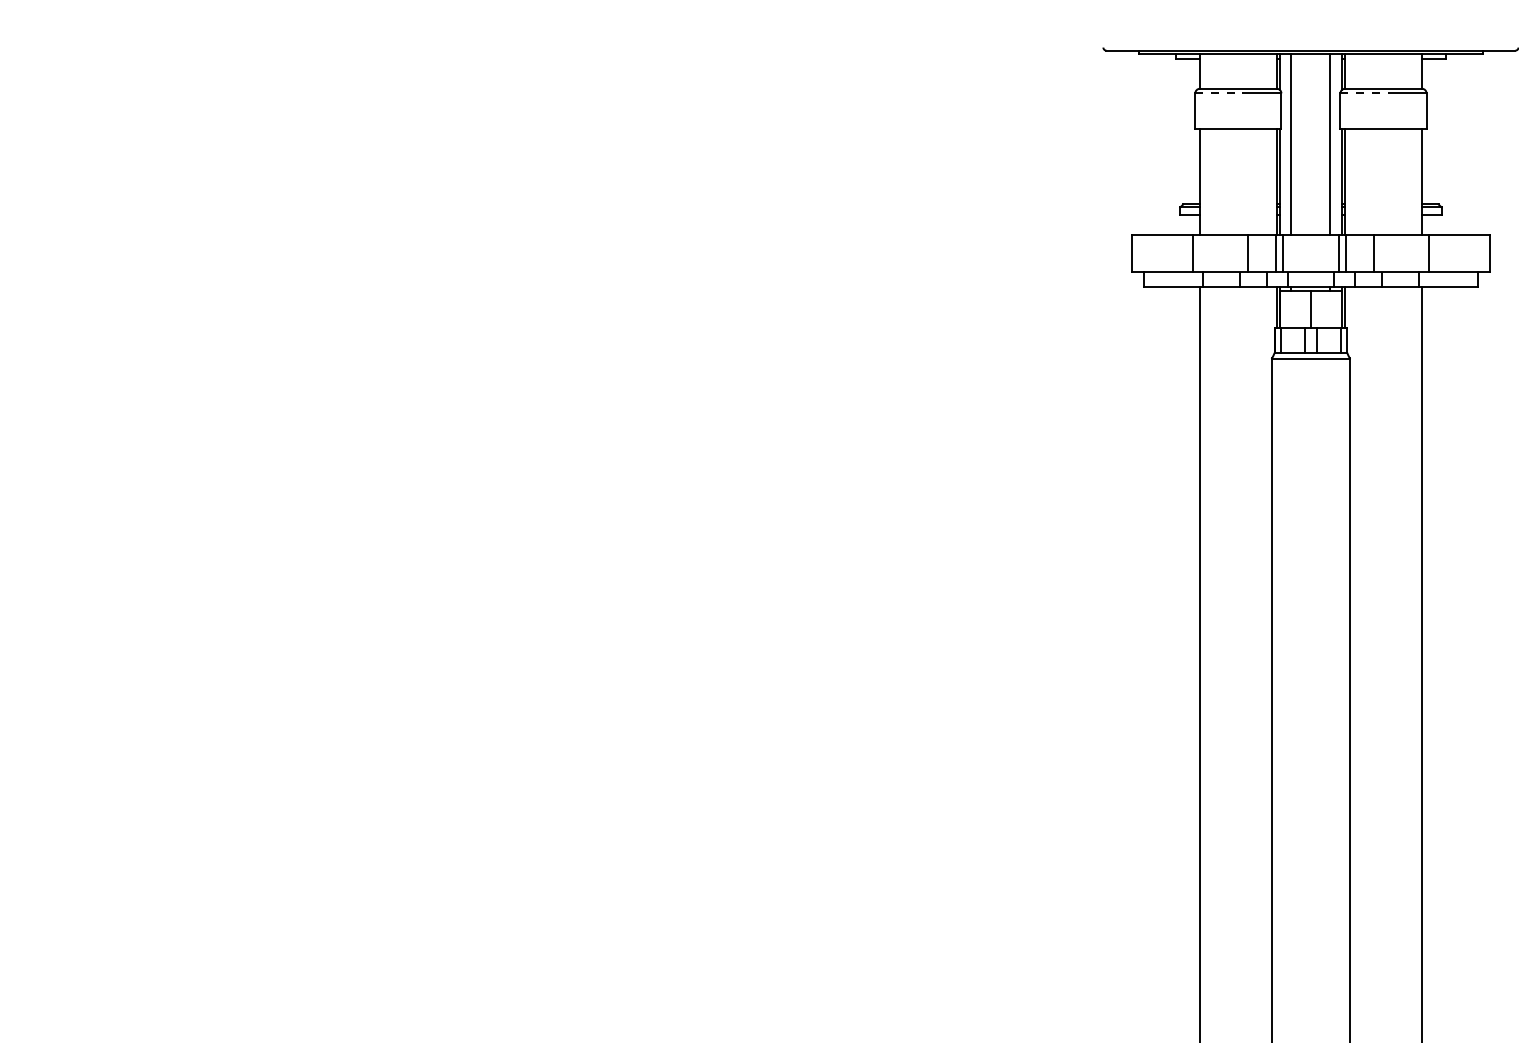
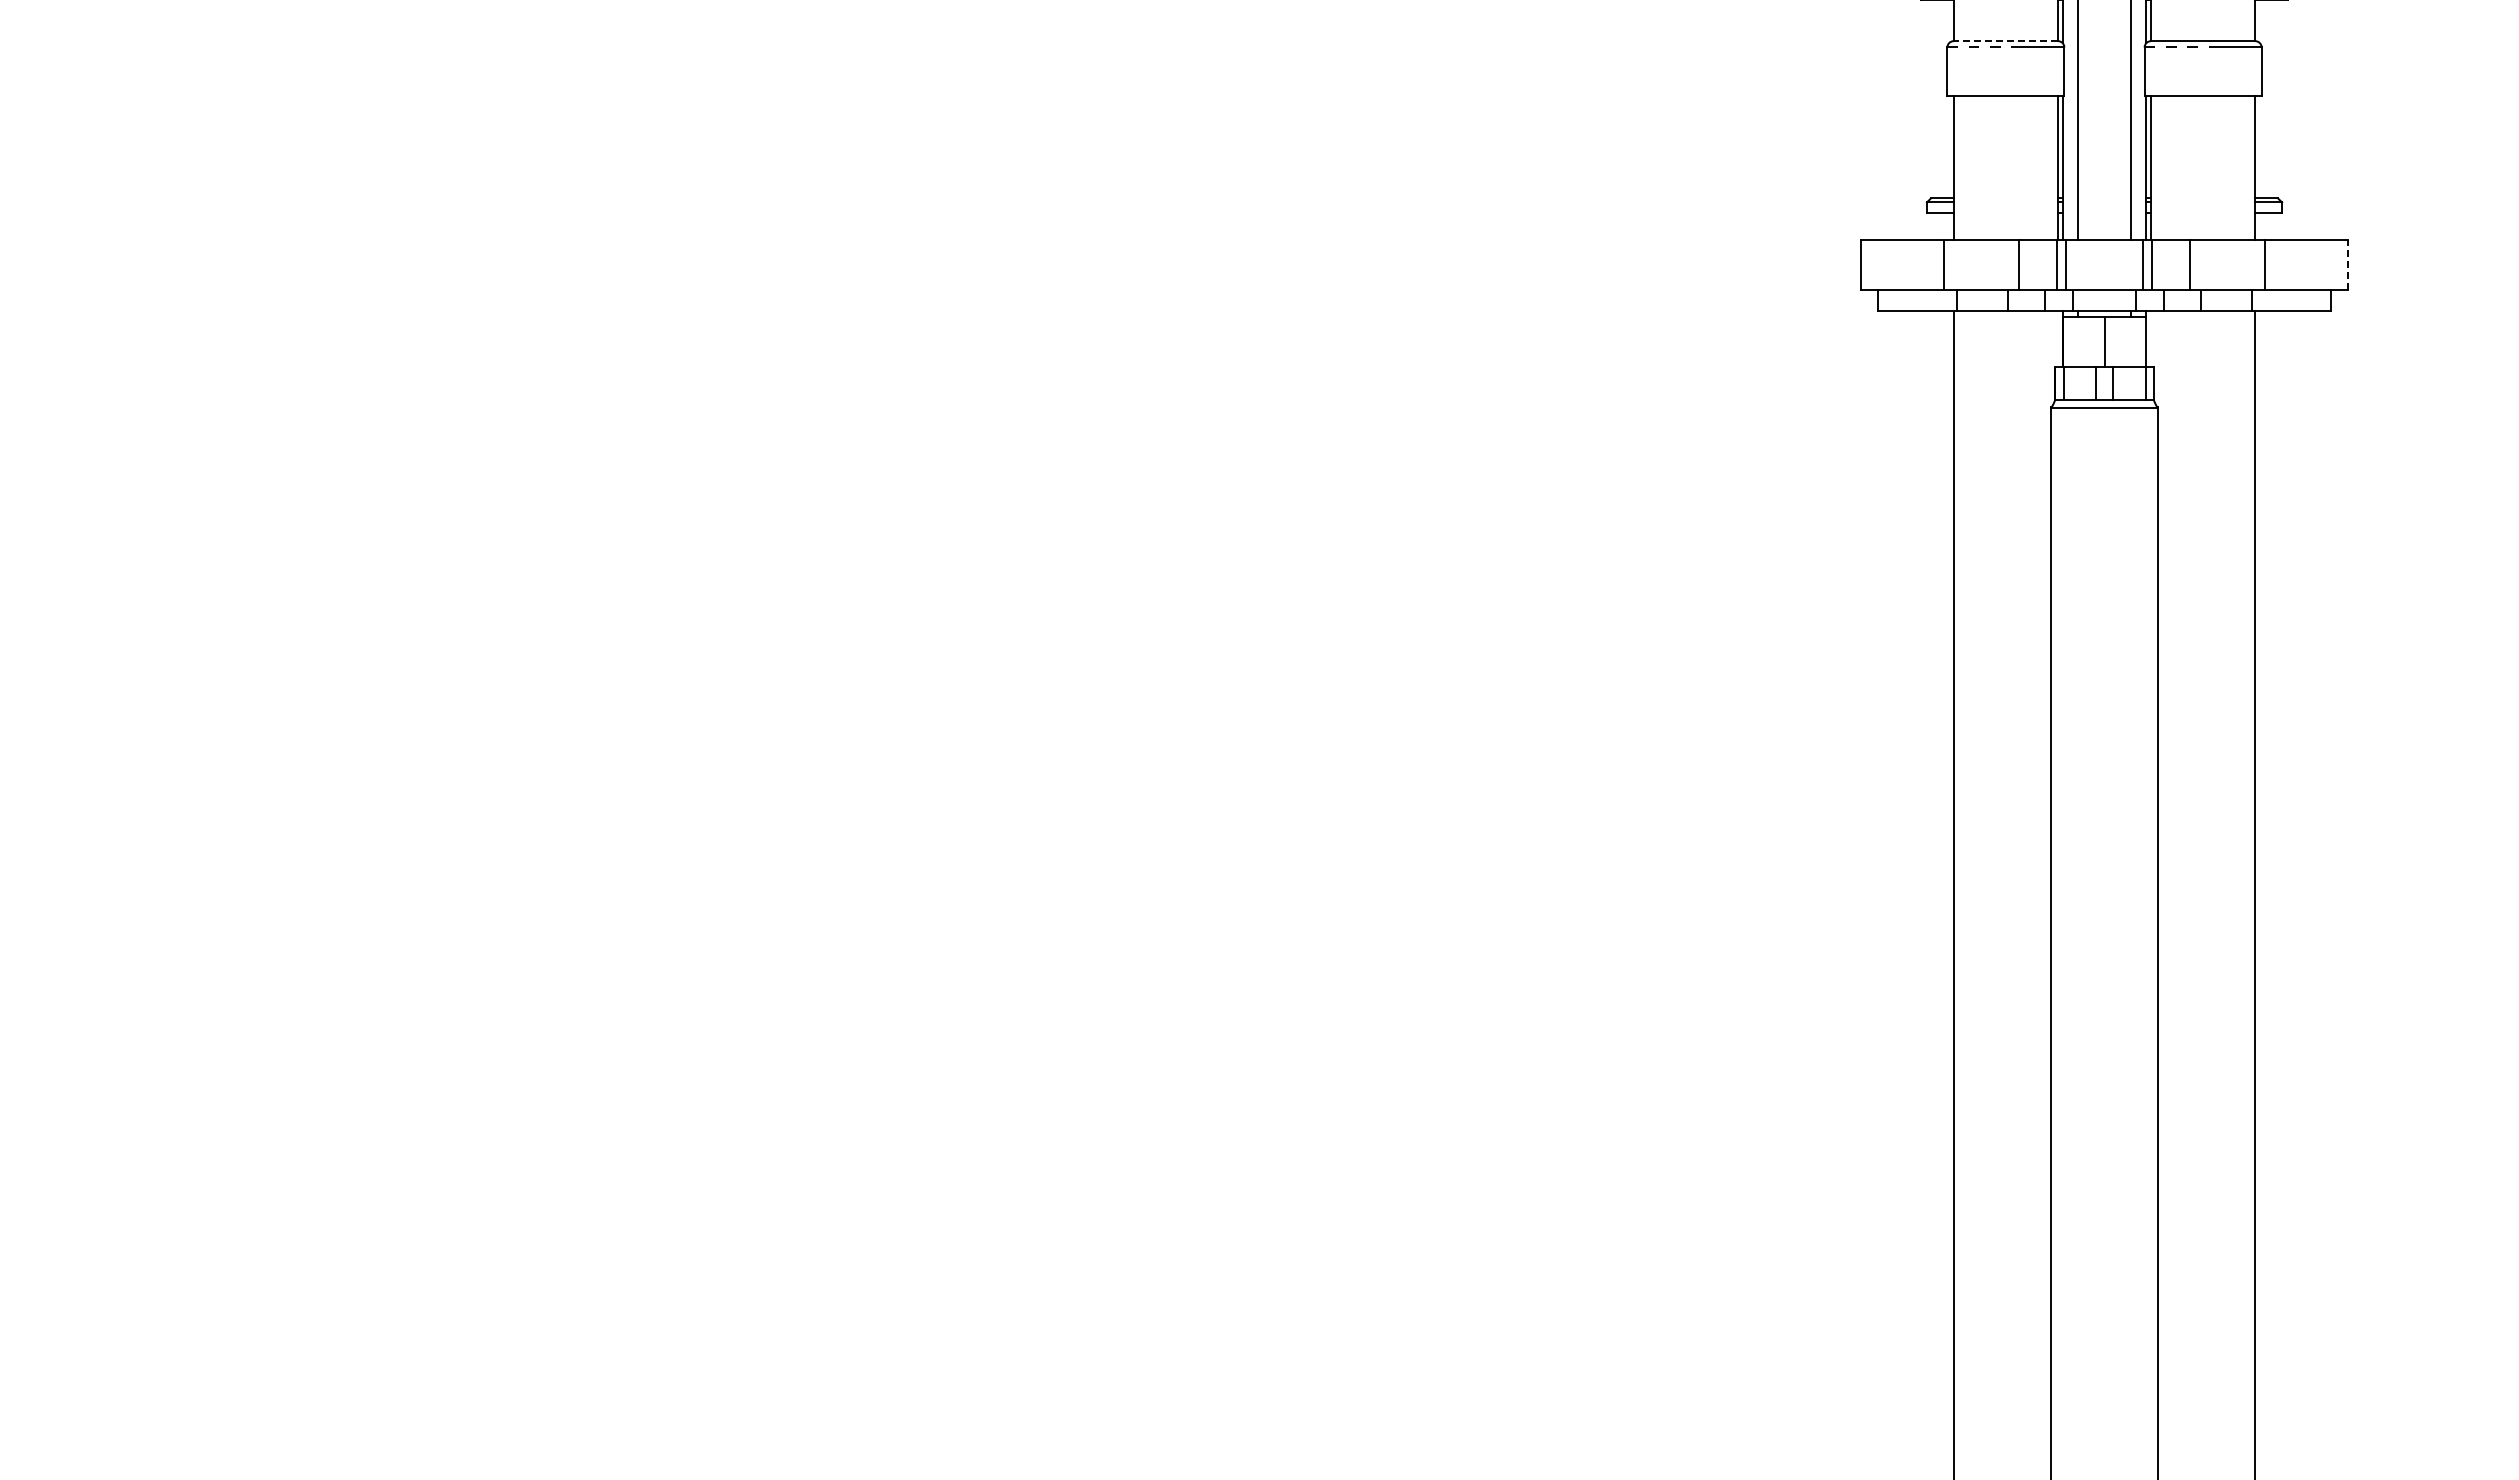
line: (1238, 89) -> (2005, 41), solid -> dashed
line: (1489, 253) -> (2347, 264), solid -> dashed
line: (1277, 307) -> (2058, 338), removed
line: (1344, 307) -> (2150, 338), removed

